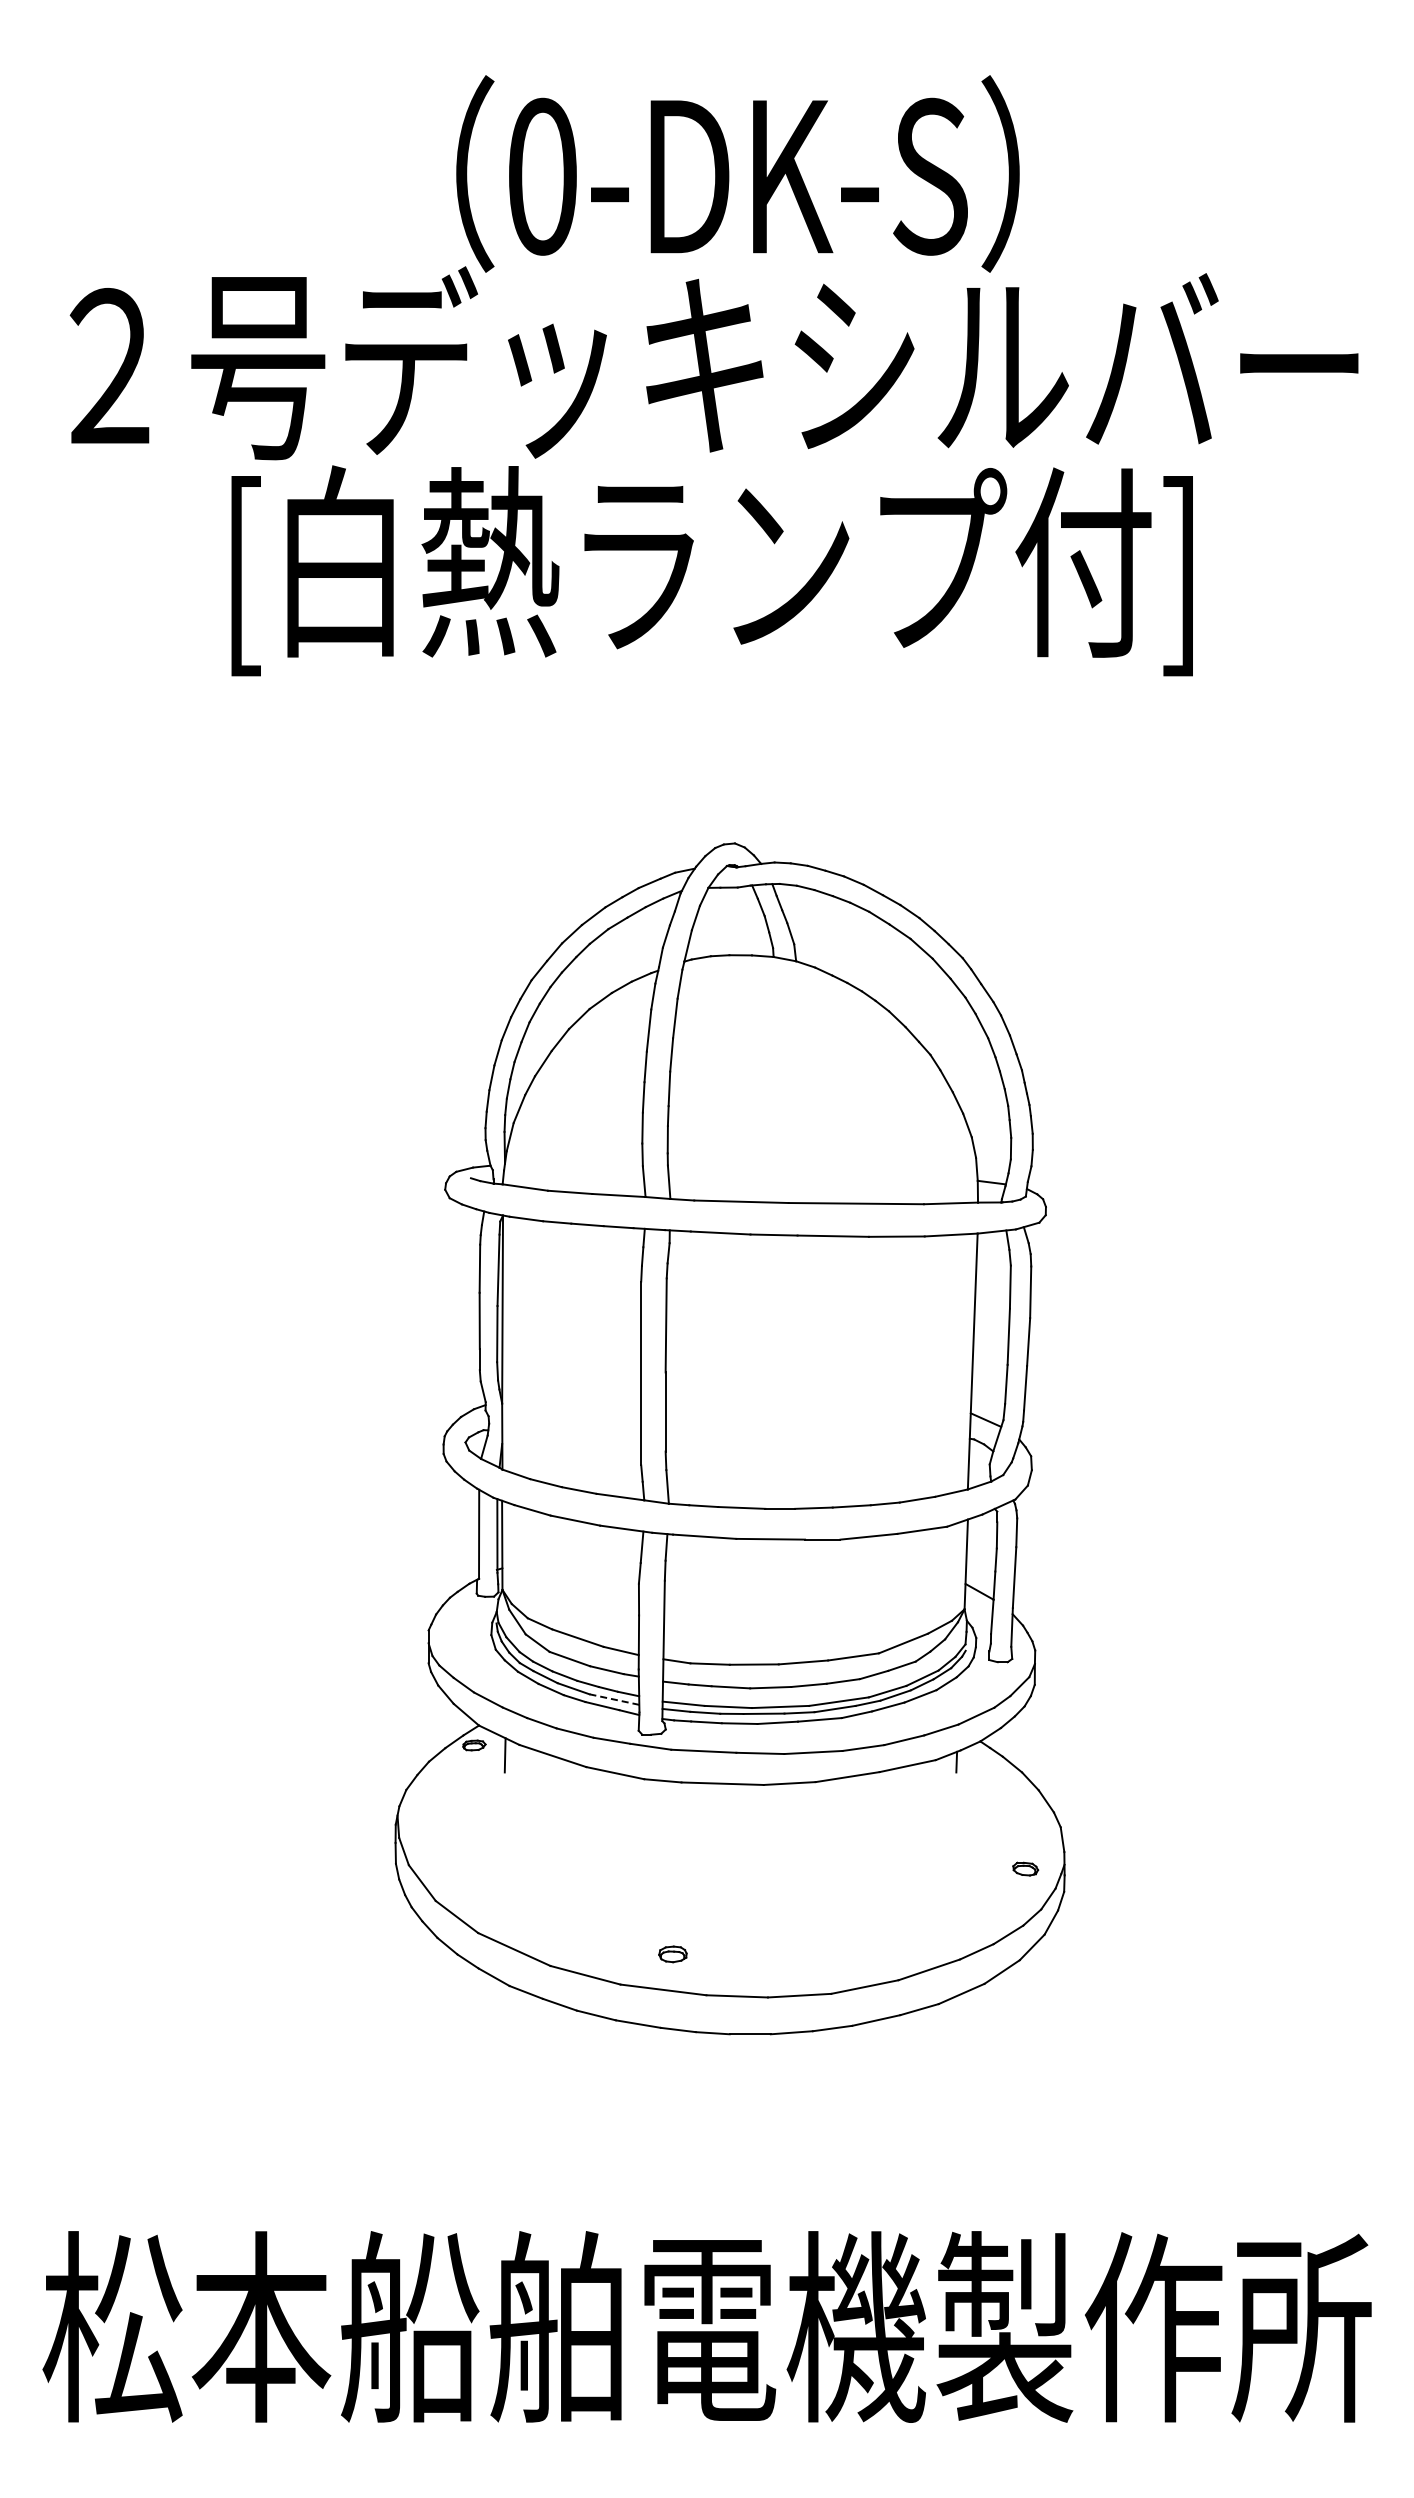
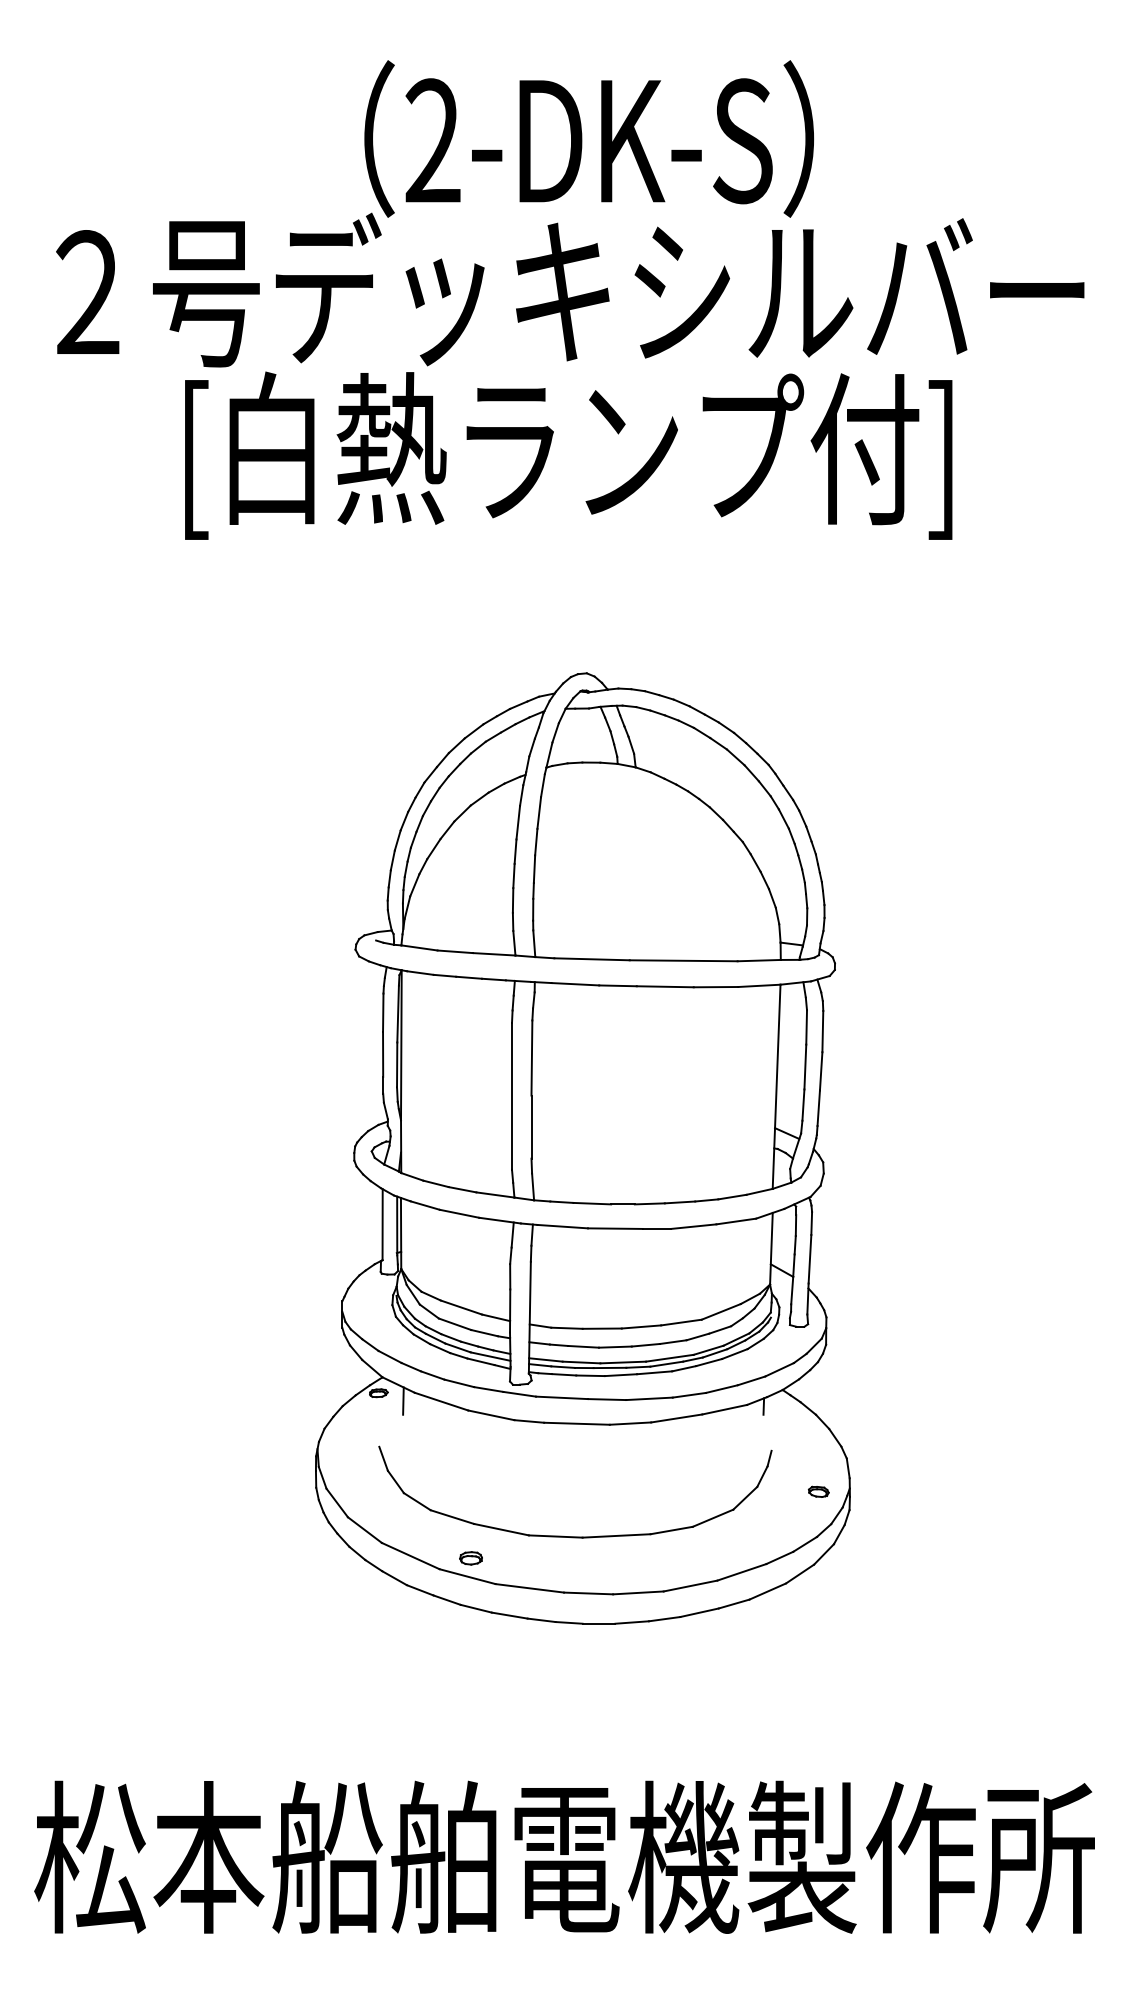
text: (541, 176) -> (432, 141), 0-DK-S -> 2-DK-S
line: (613, 1699) -> (489, 1356), dashed -> solid
part: (715, 1924) -> (571, 1536), added
part: (672, 1954) -> (470, 1558), moved

